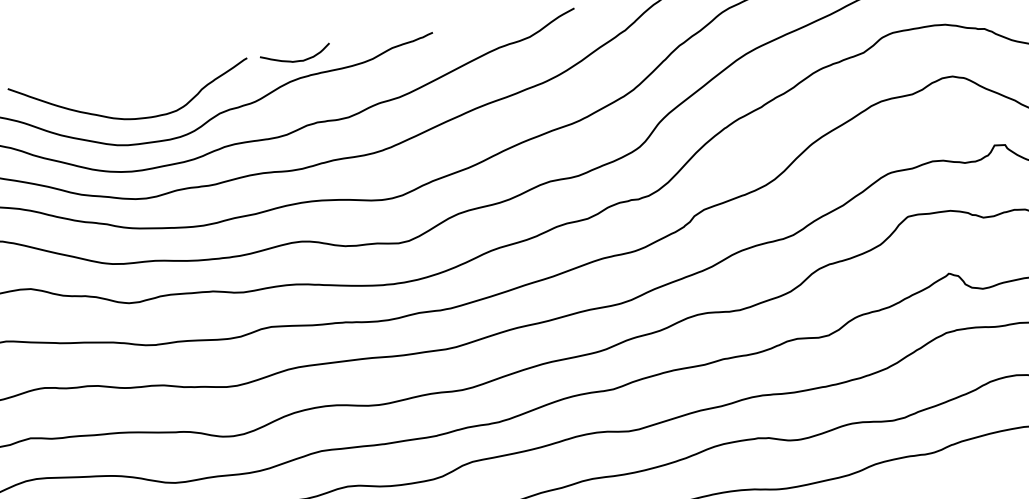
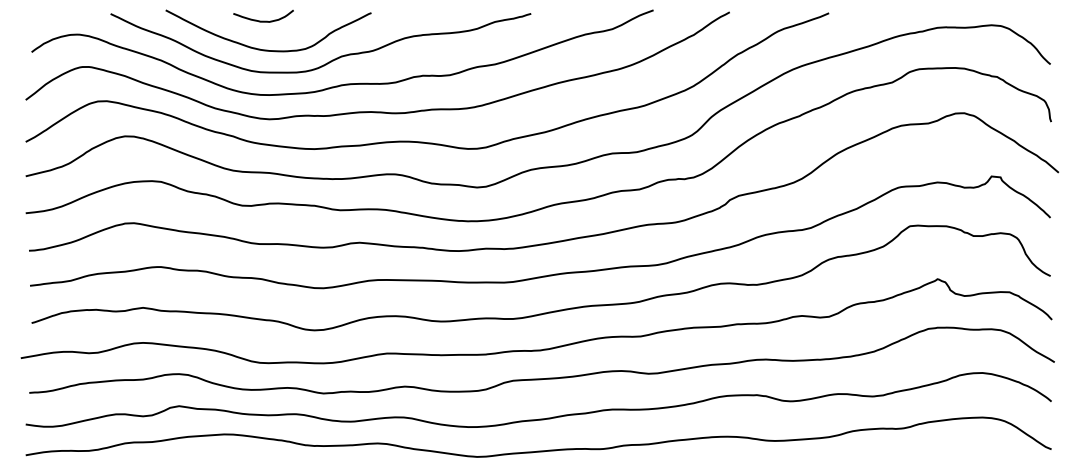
curve: (296, 60) -> (263, 20), moved

